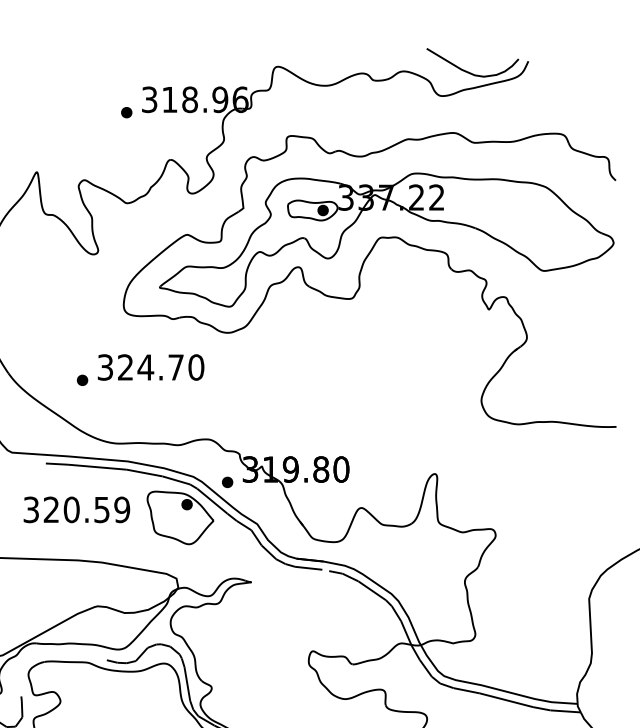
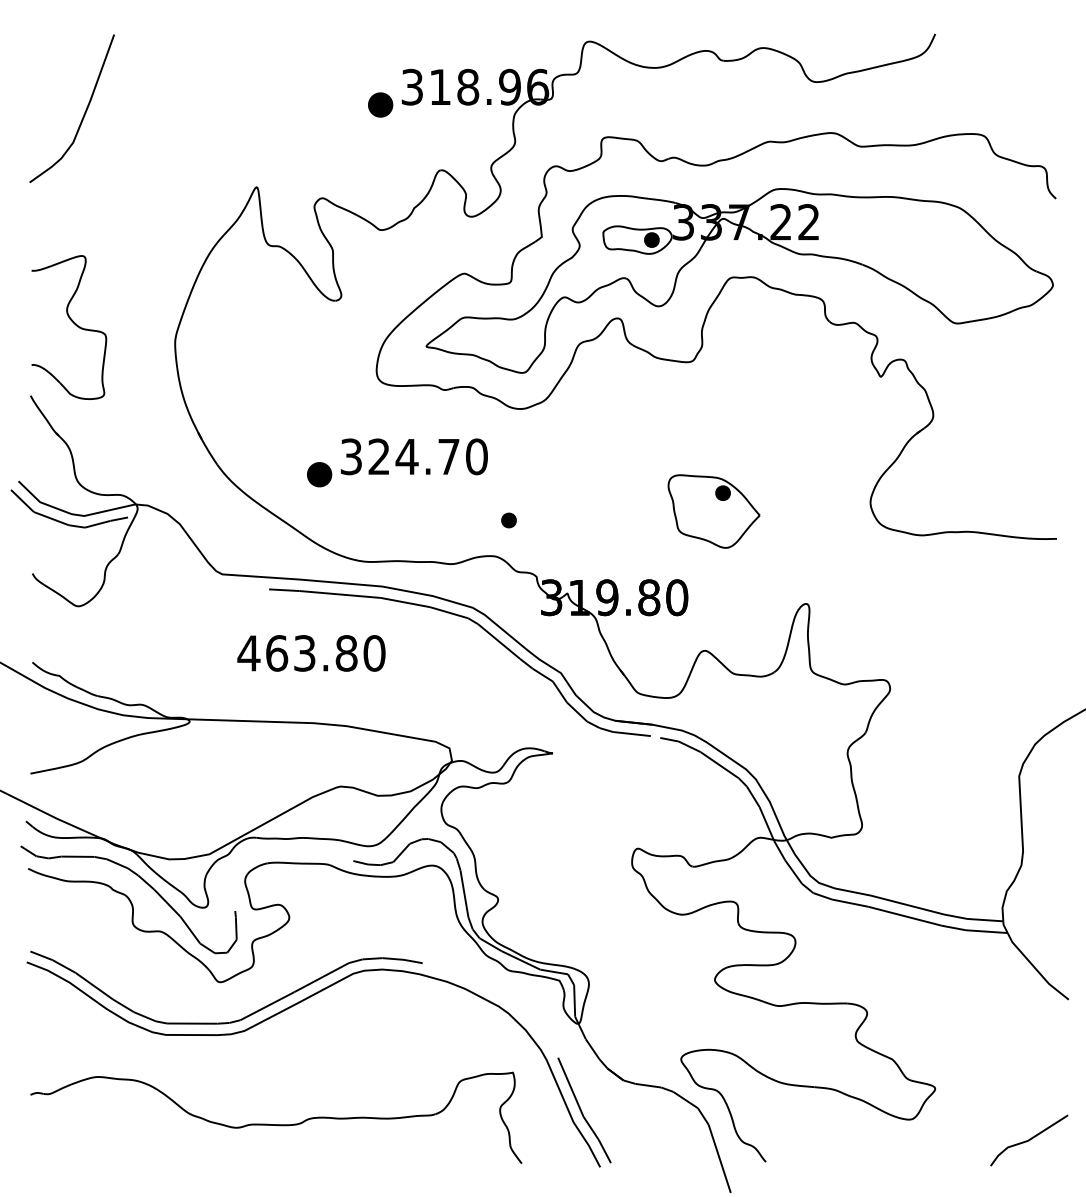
curve: (468, 71) -> (852, 48), removed
part: (126, 112) -> (380, 104), size x1.6
part: (82, 380) -> (319, 474), size x1.6
part: (227, 482) -> (508, 520), moved
text: (76, 509) -> (311, 653), 320.59 -> 463.80
part: (180, 517) -> (713, 511), moved

